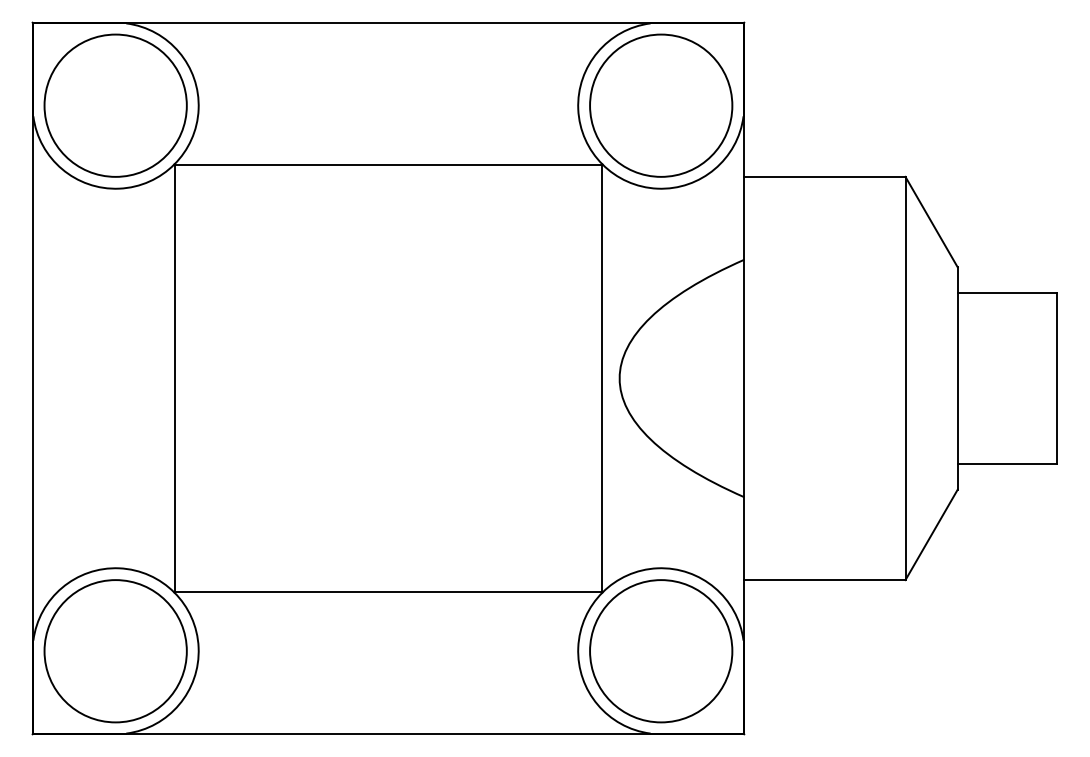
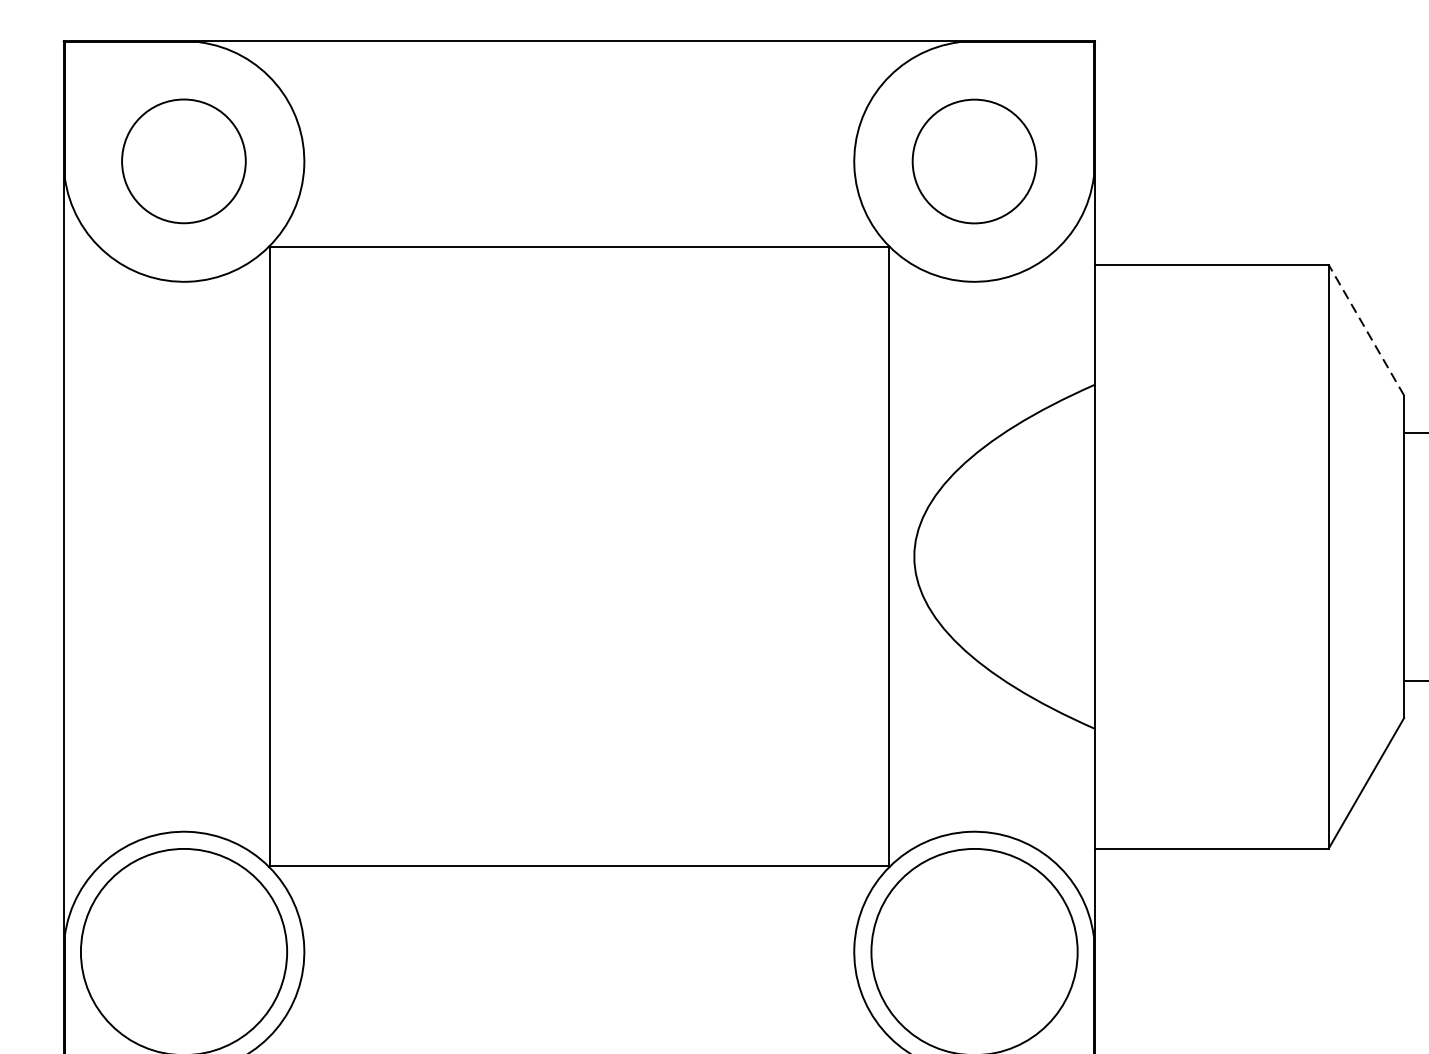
circle: (115, 105) -> (183, 161), size x0.6
circle: (661, 105) -> (974, 161), size x0.6
line: (931, 221) -> (1366, 329), solid -> dashed

